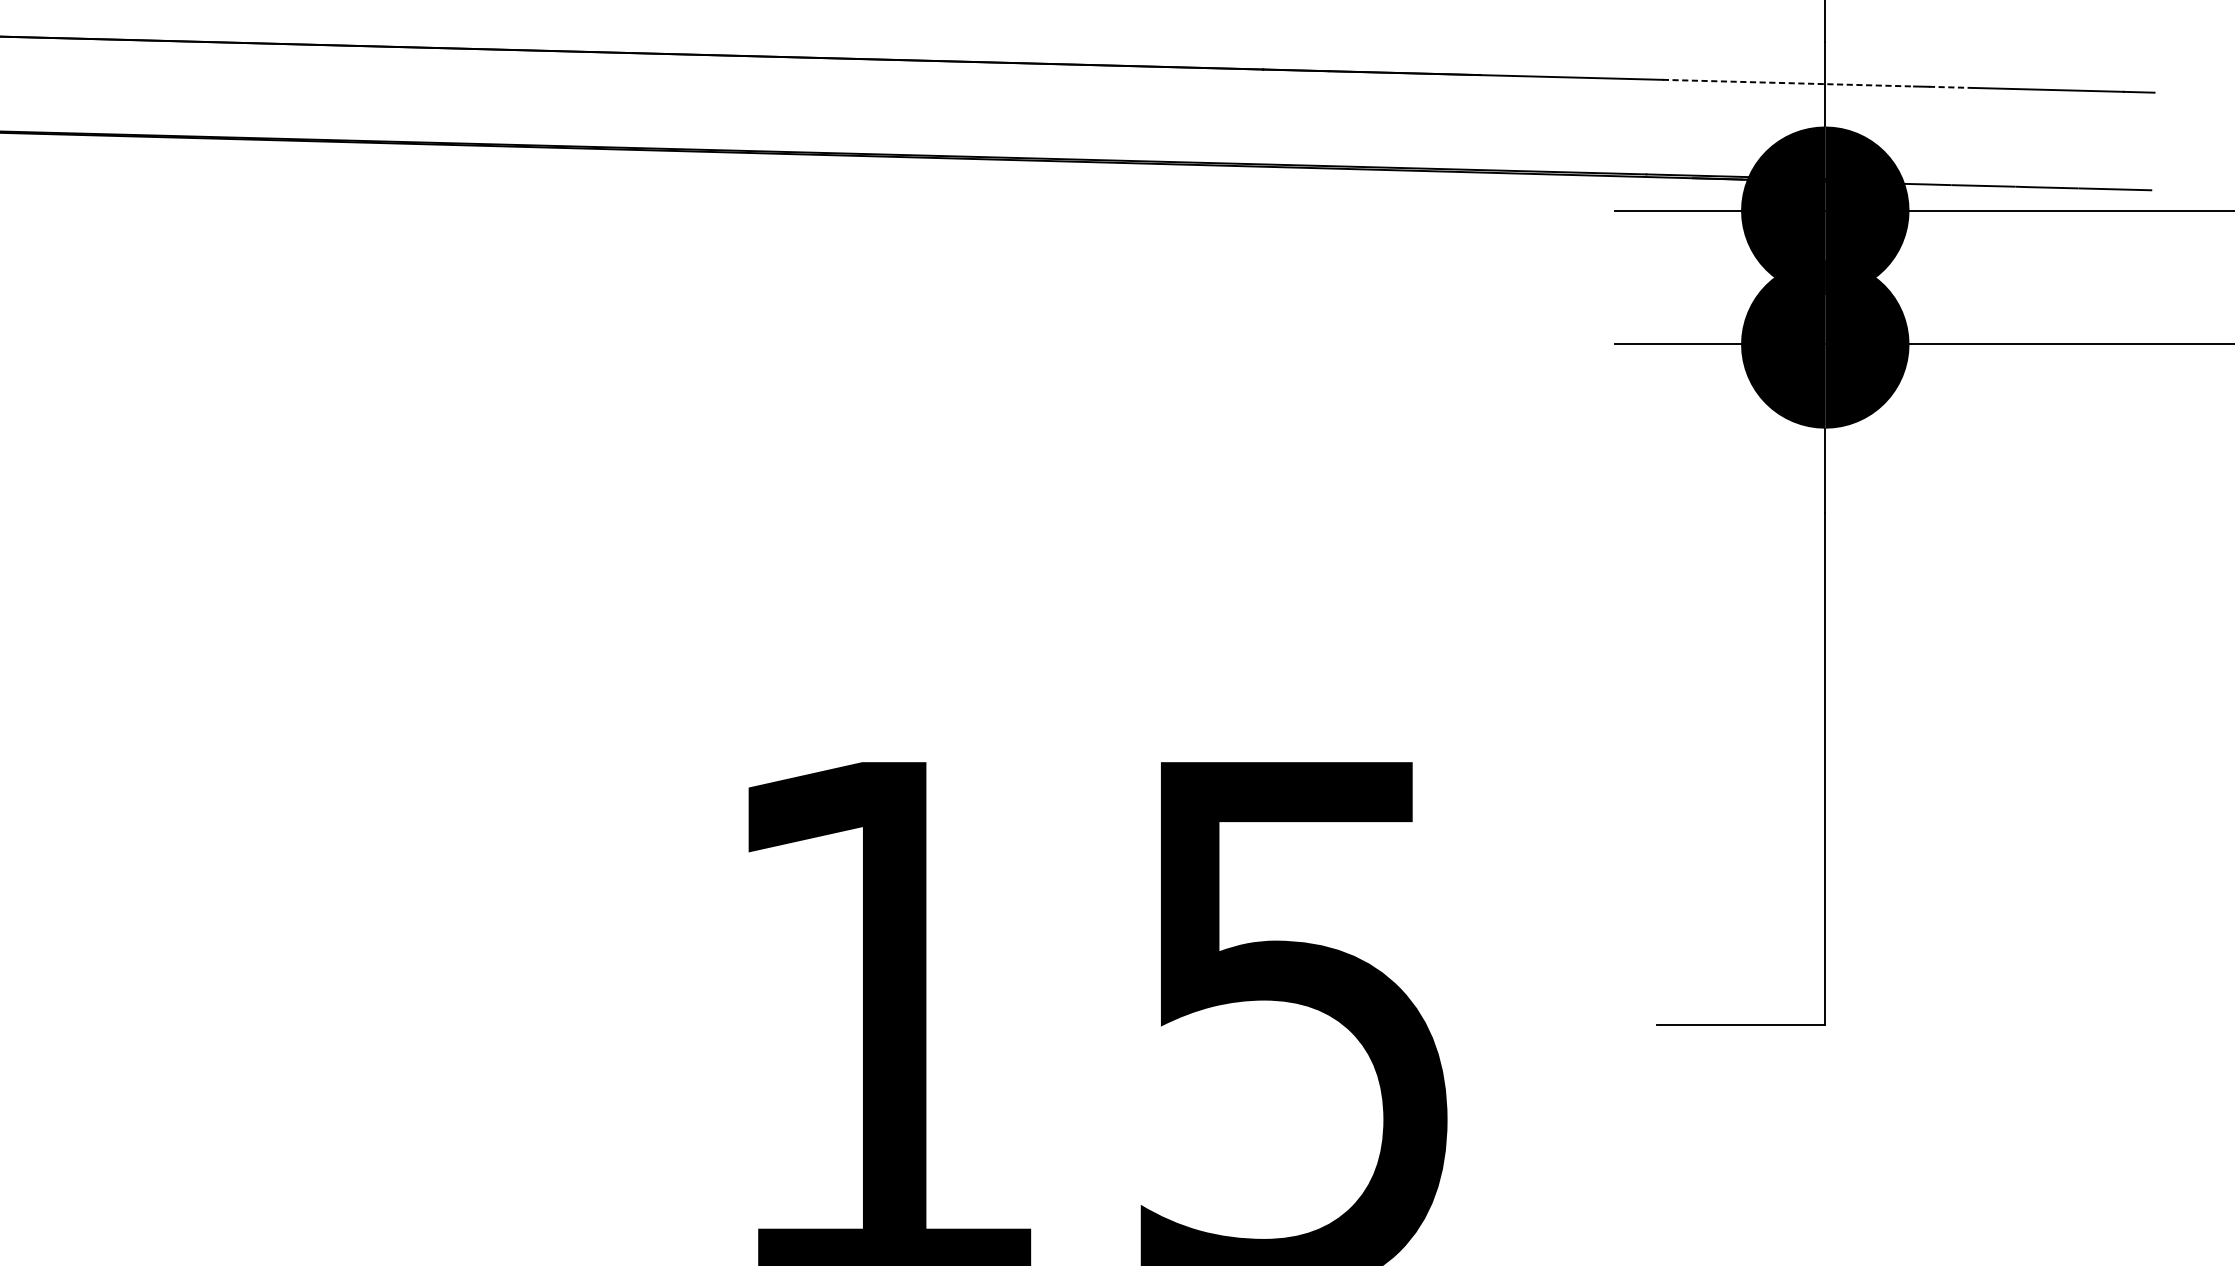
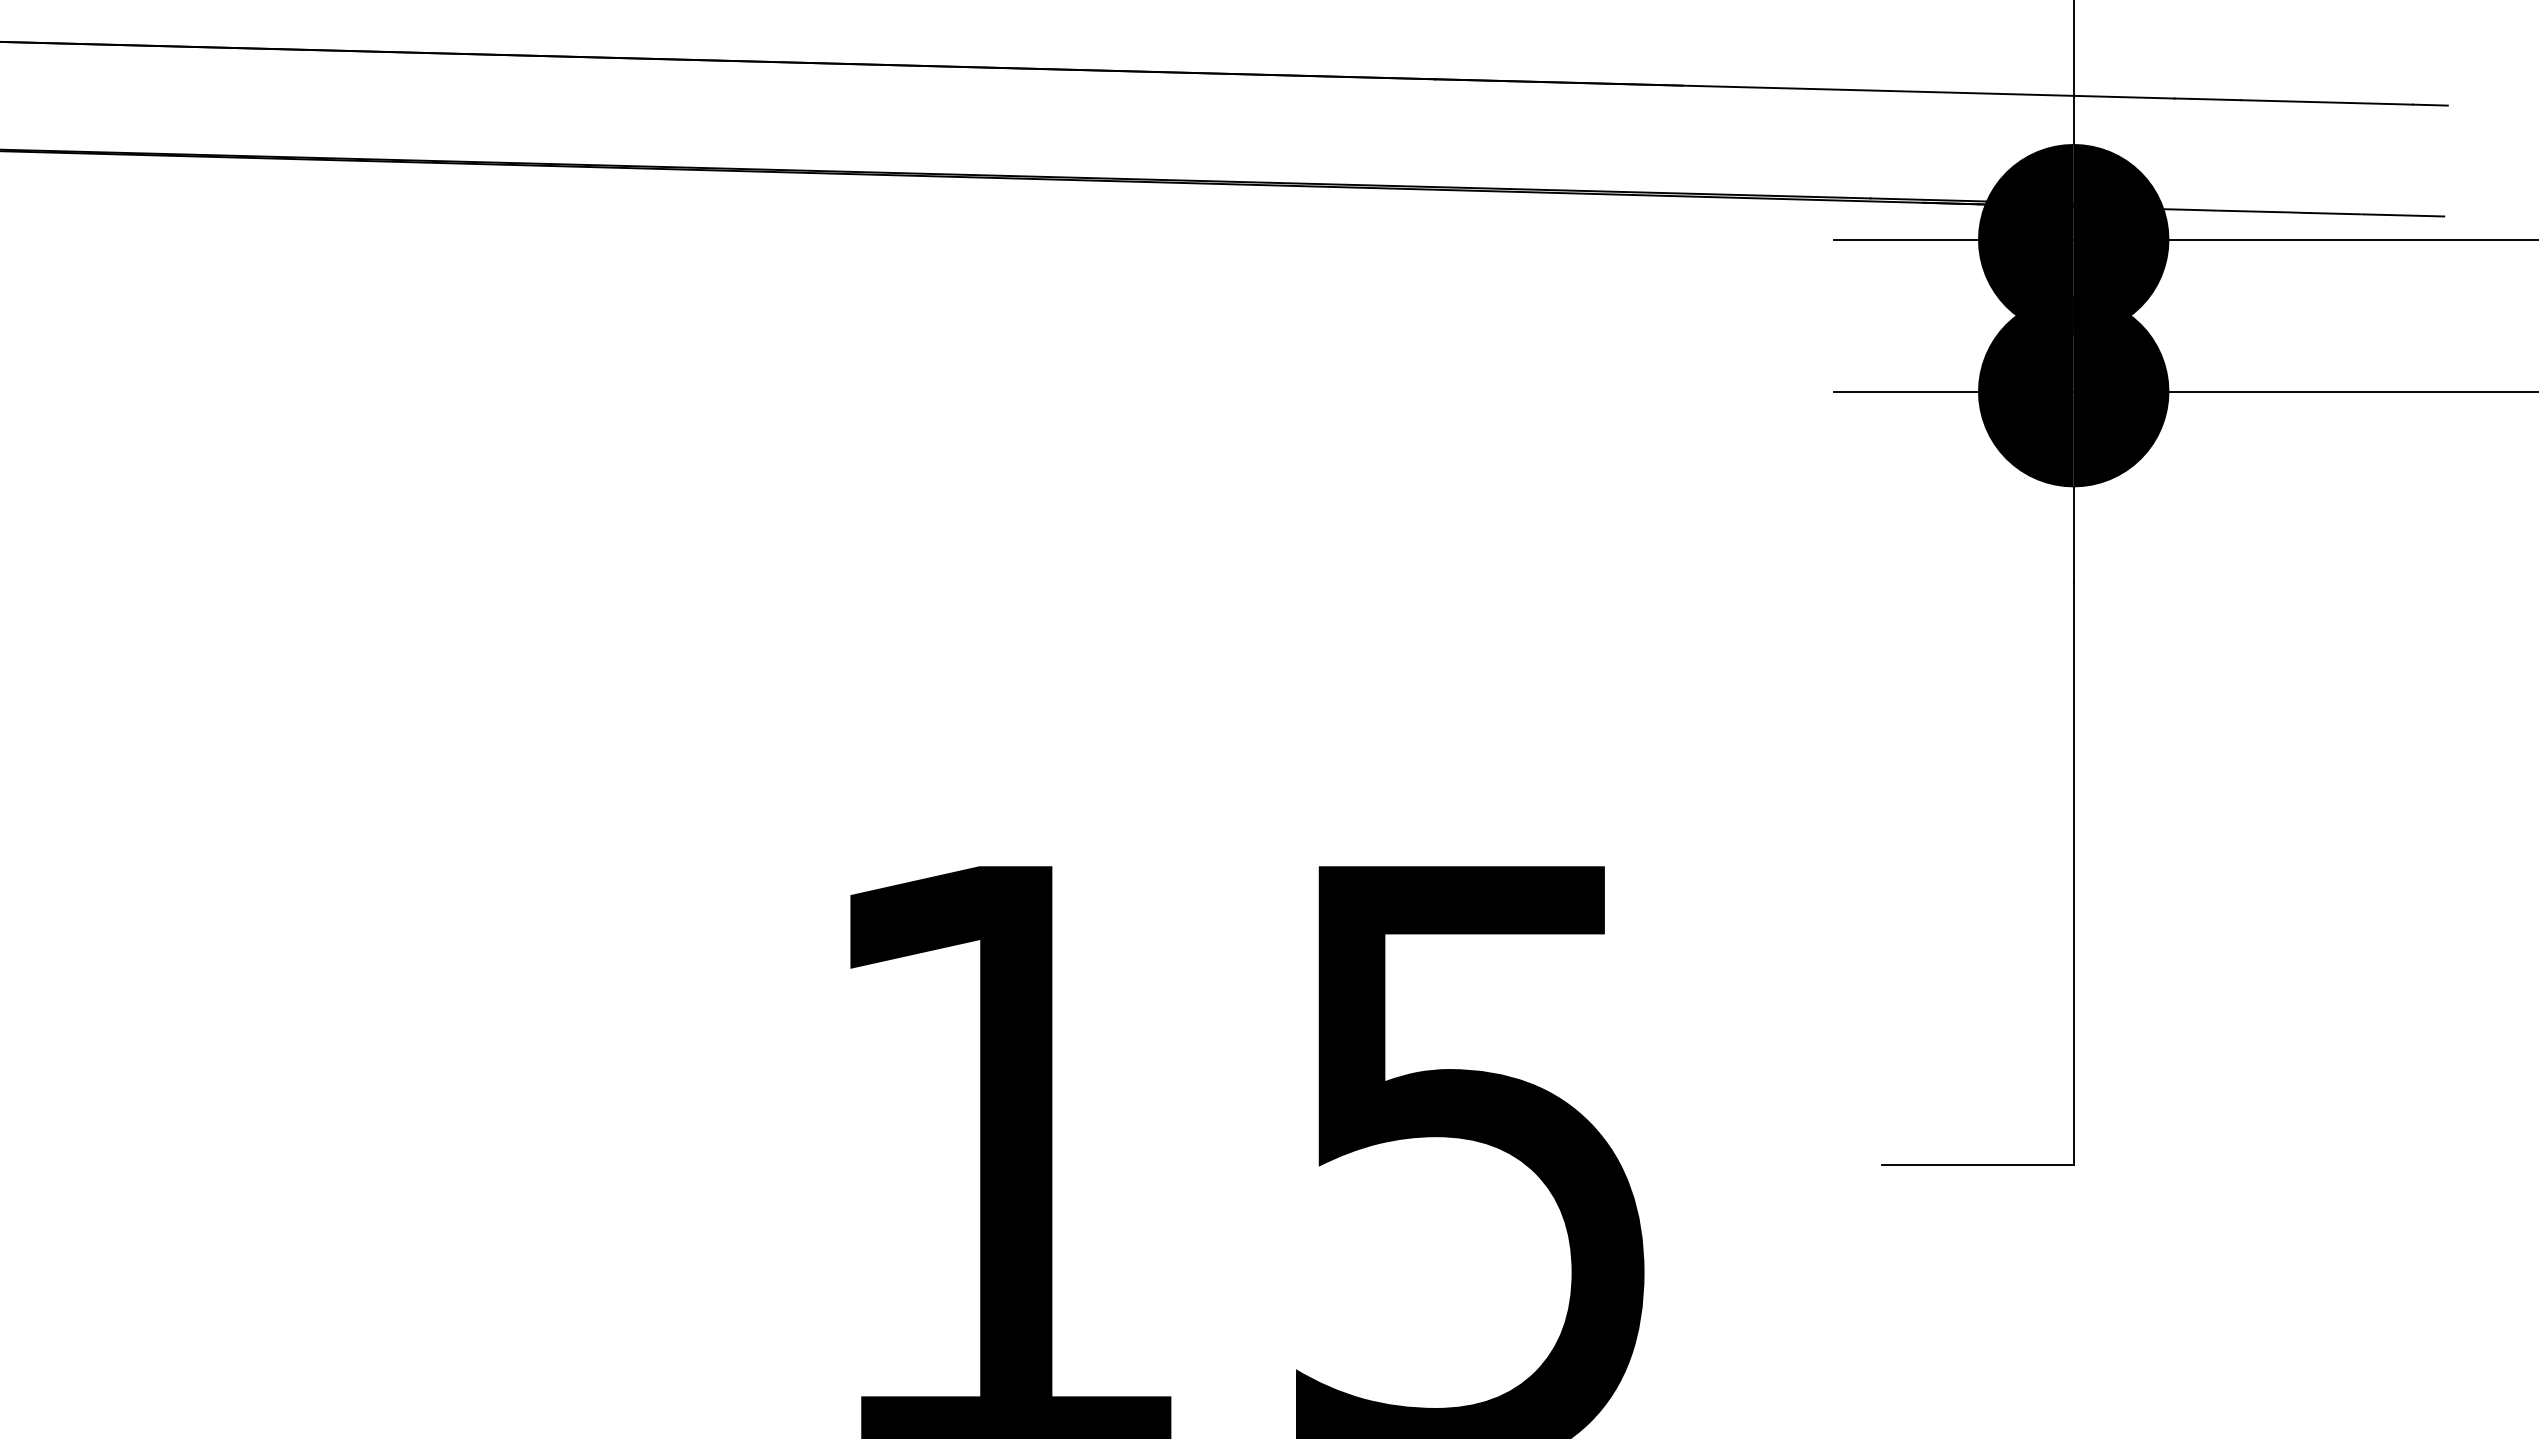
line: (1788, 82) -> (2031, 94), dashed -> solid
line: (1950, 87) -> (2216, 99), dashed -> solid

